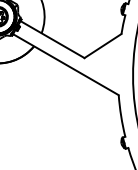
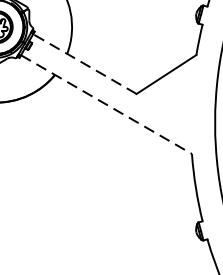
line: (52, 39) -> (84, 63), solid -> dashed
line: (66, 64) -> (107, 104), solid -> dashed

